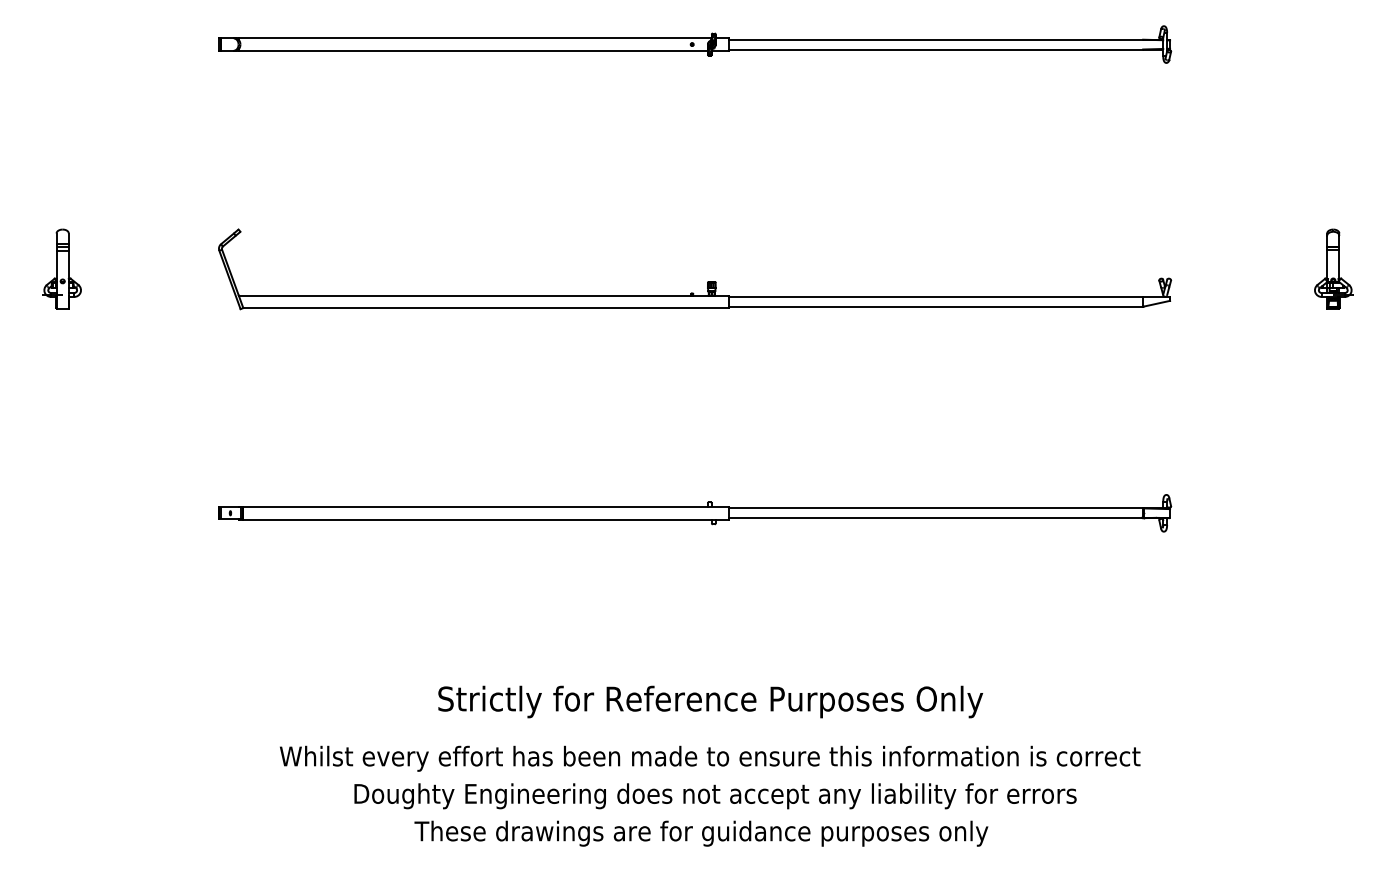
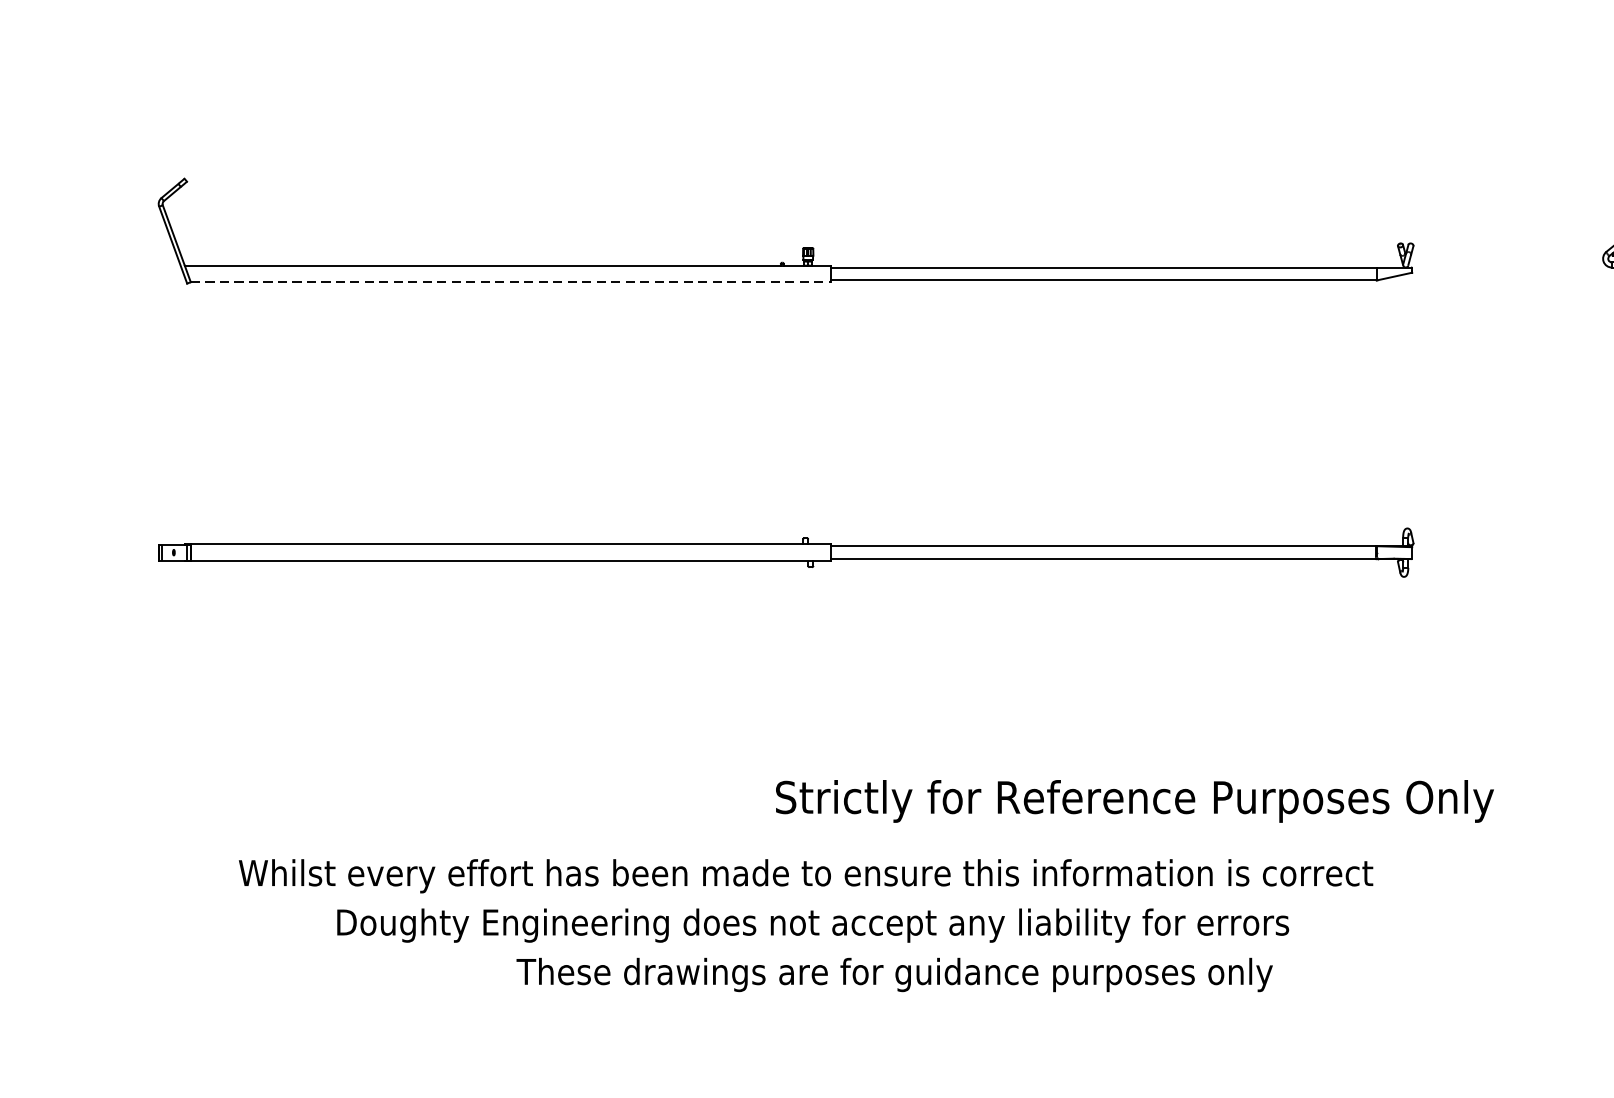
line: (486, 308) -> (511, 282), solid -> dashed
text: (710, 701) -> (1134, 800), moved
text: (701, 833) -> (894, 974), moved

